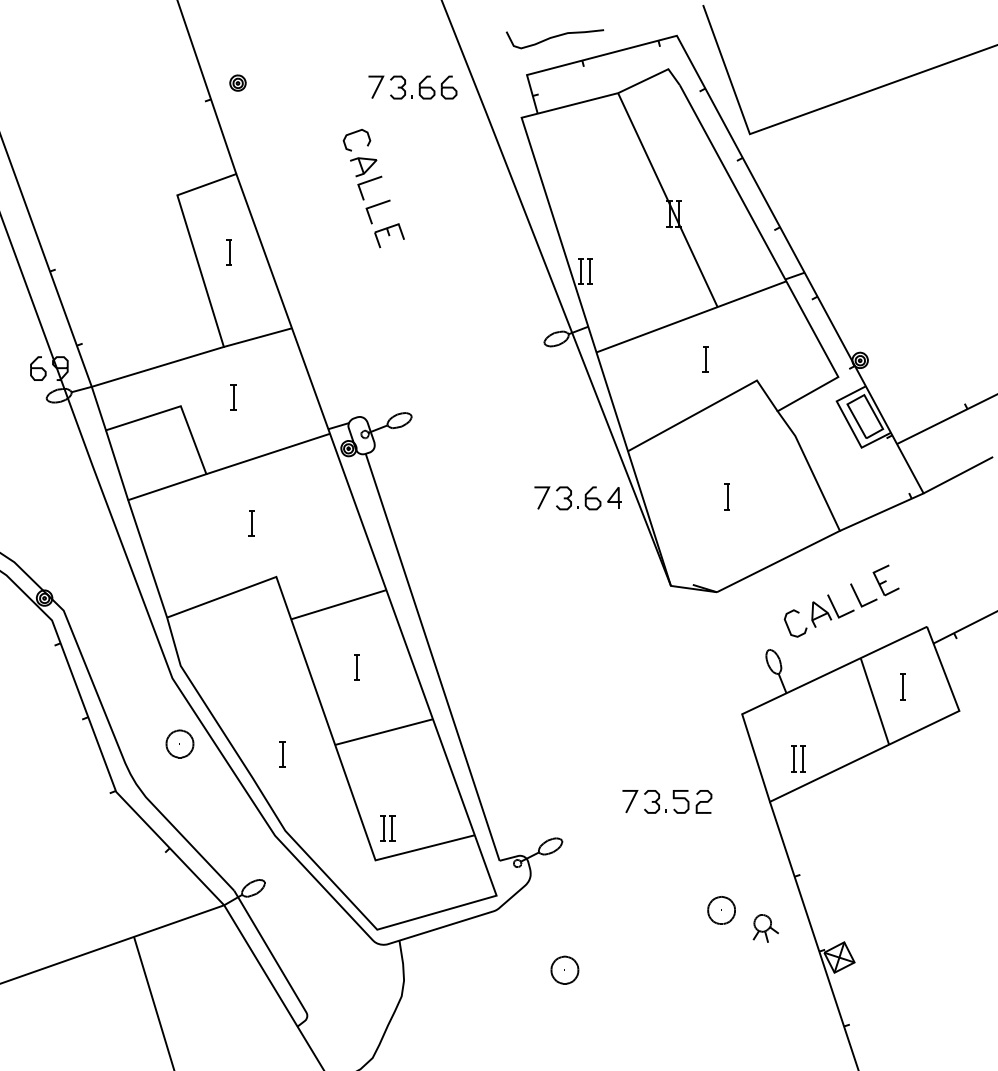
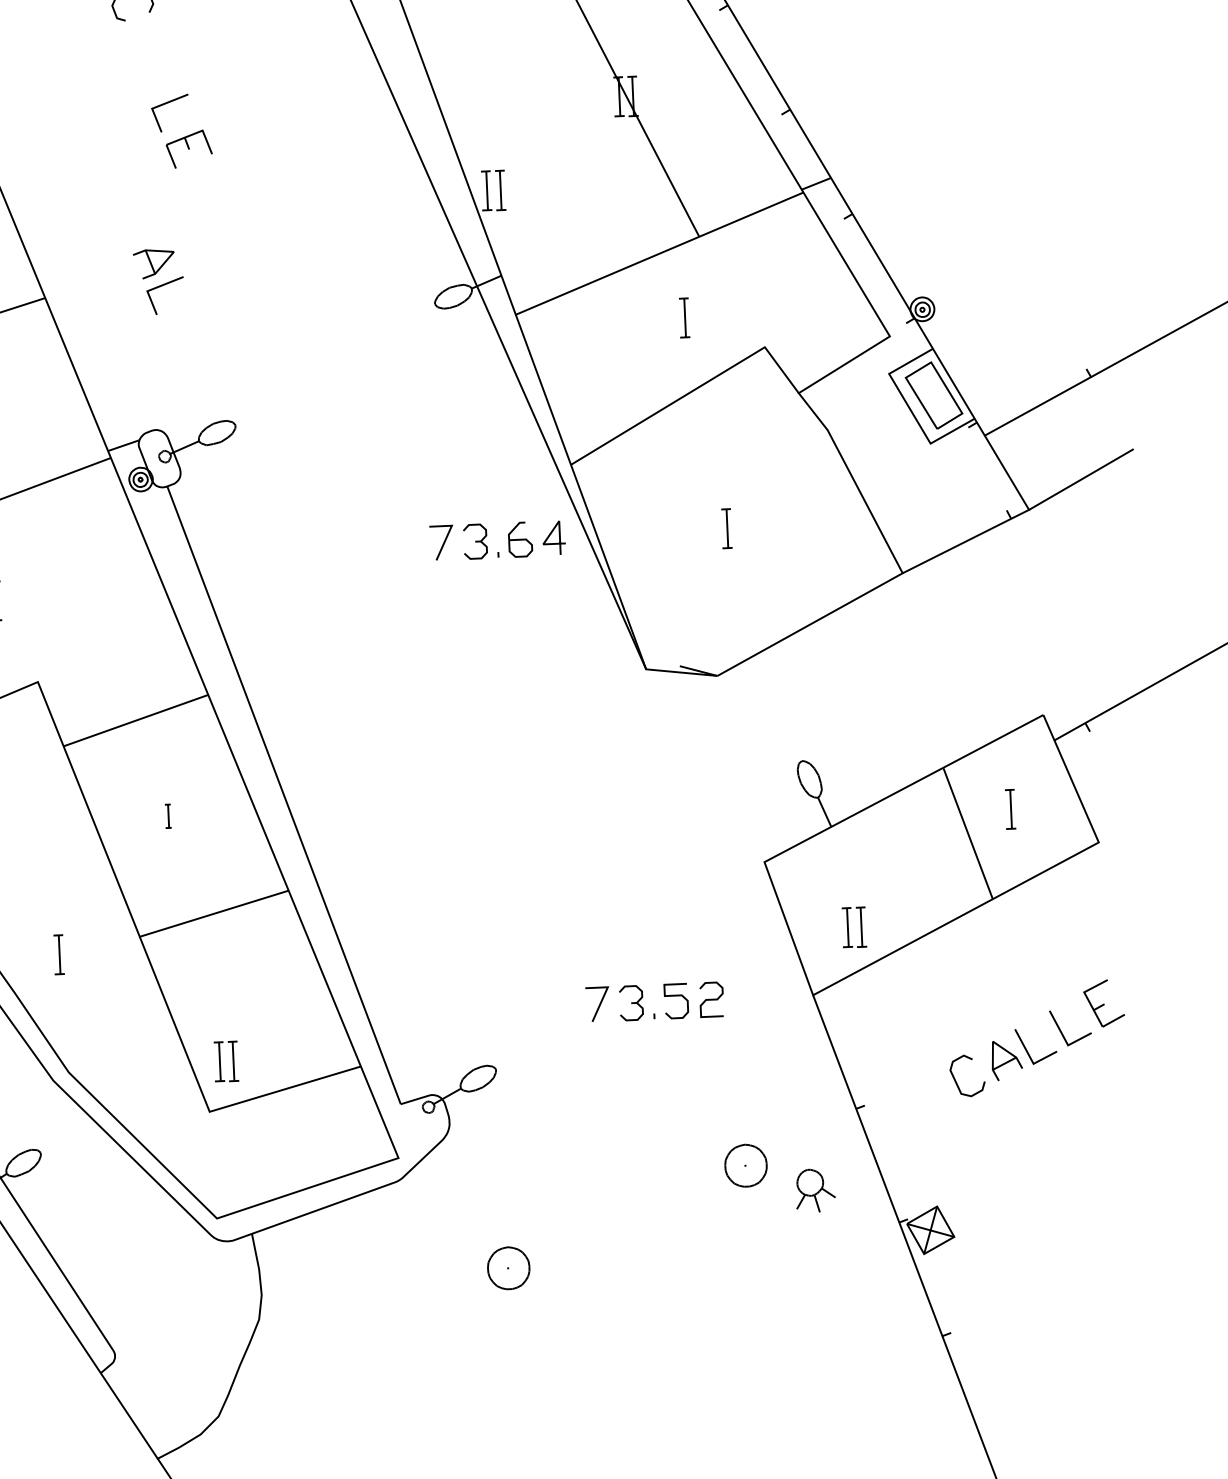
part: (366, 178) -> (159, 281), moved
part: (833, 603) -> (1024, 1042), moved
part: (356, 667) -> (167, 816), size x0.6

